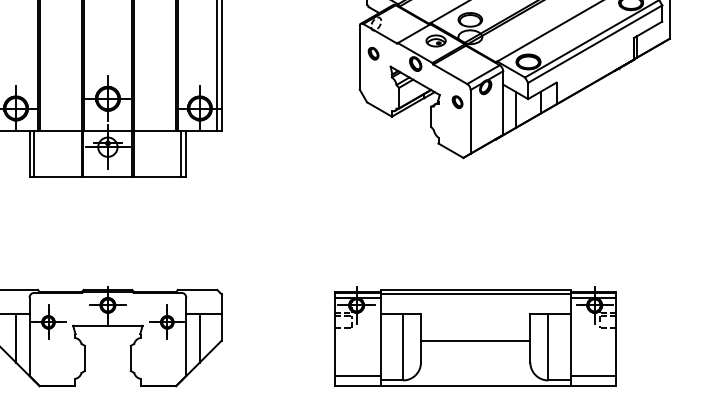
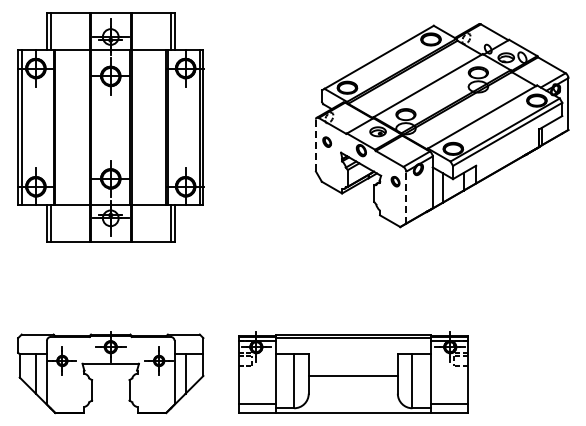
line: (359, 57) -> (315, 145), solid -> dashed
line: (471, 121) -> (406, 197), solid -> dashed
part: (475, 336) -> (353, 372), moved

